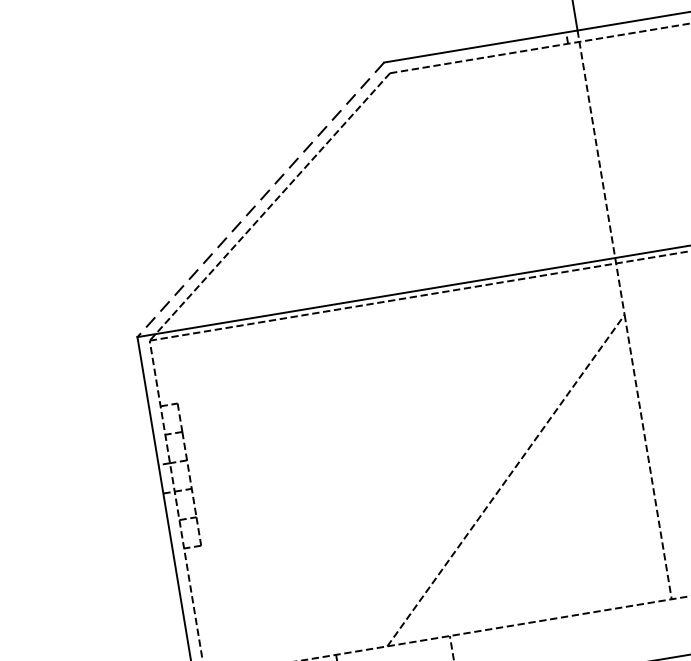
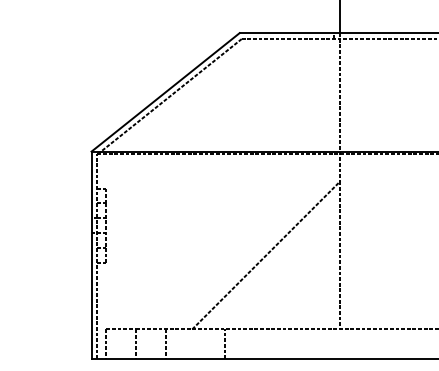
line: (260, 200) -> (165, 92), dashed -> solid

